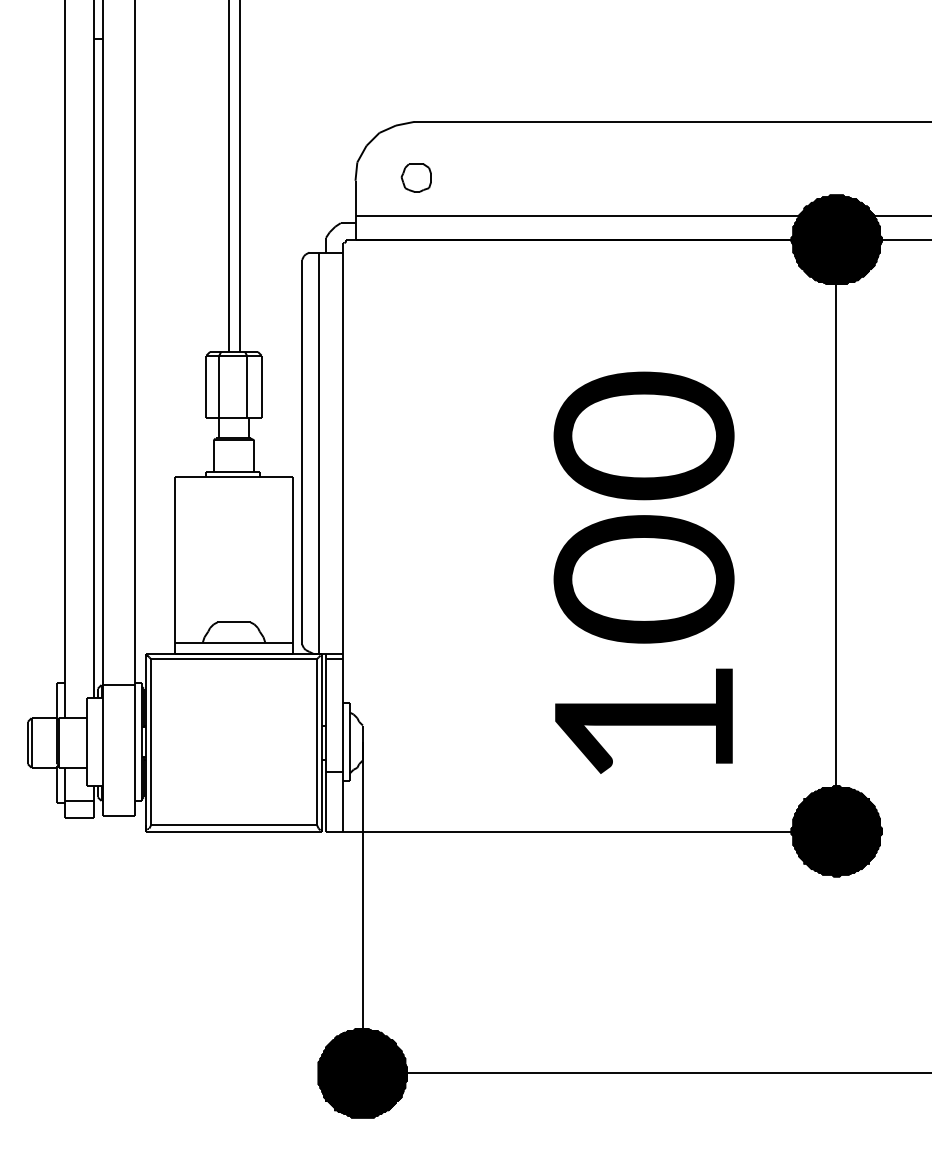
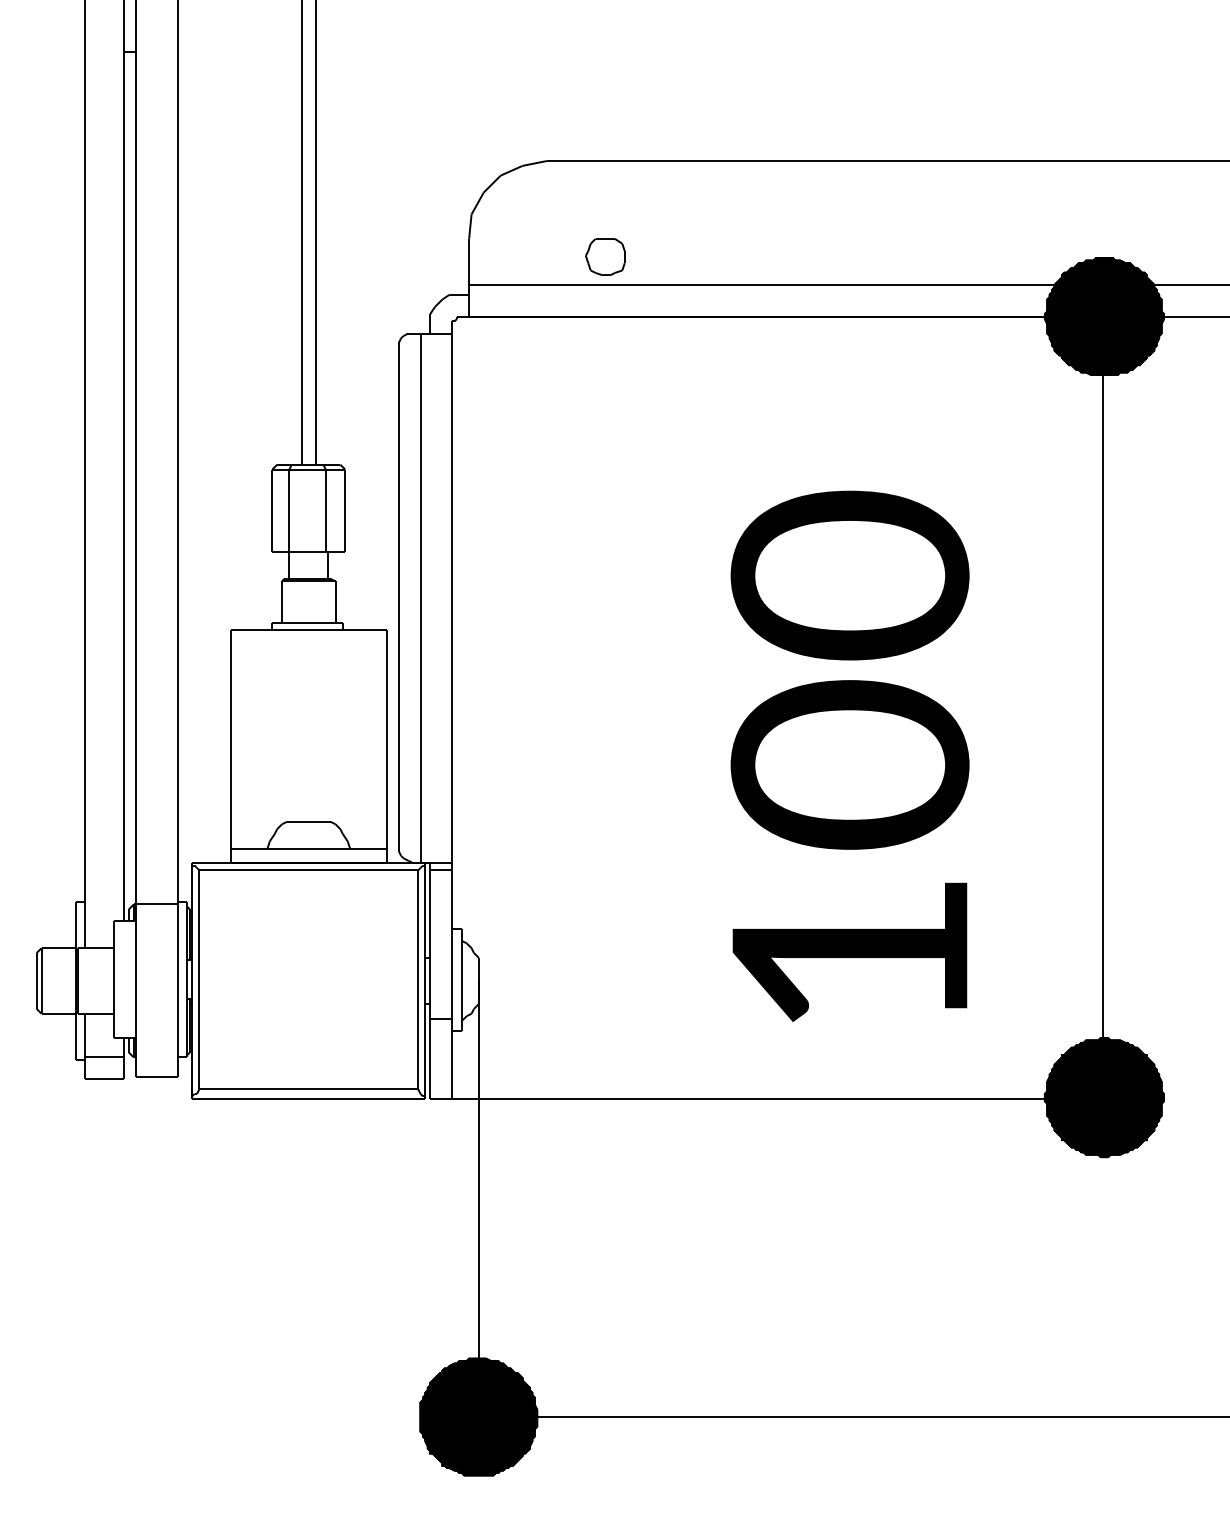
part: (416, 177) -> (605, 256), moved

